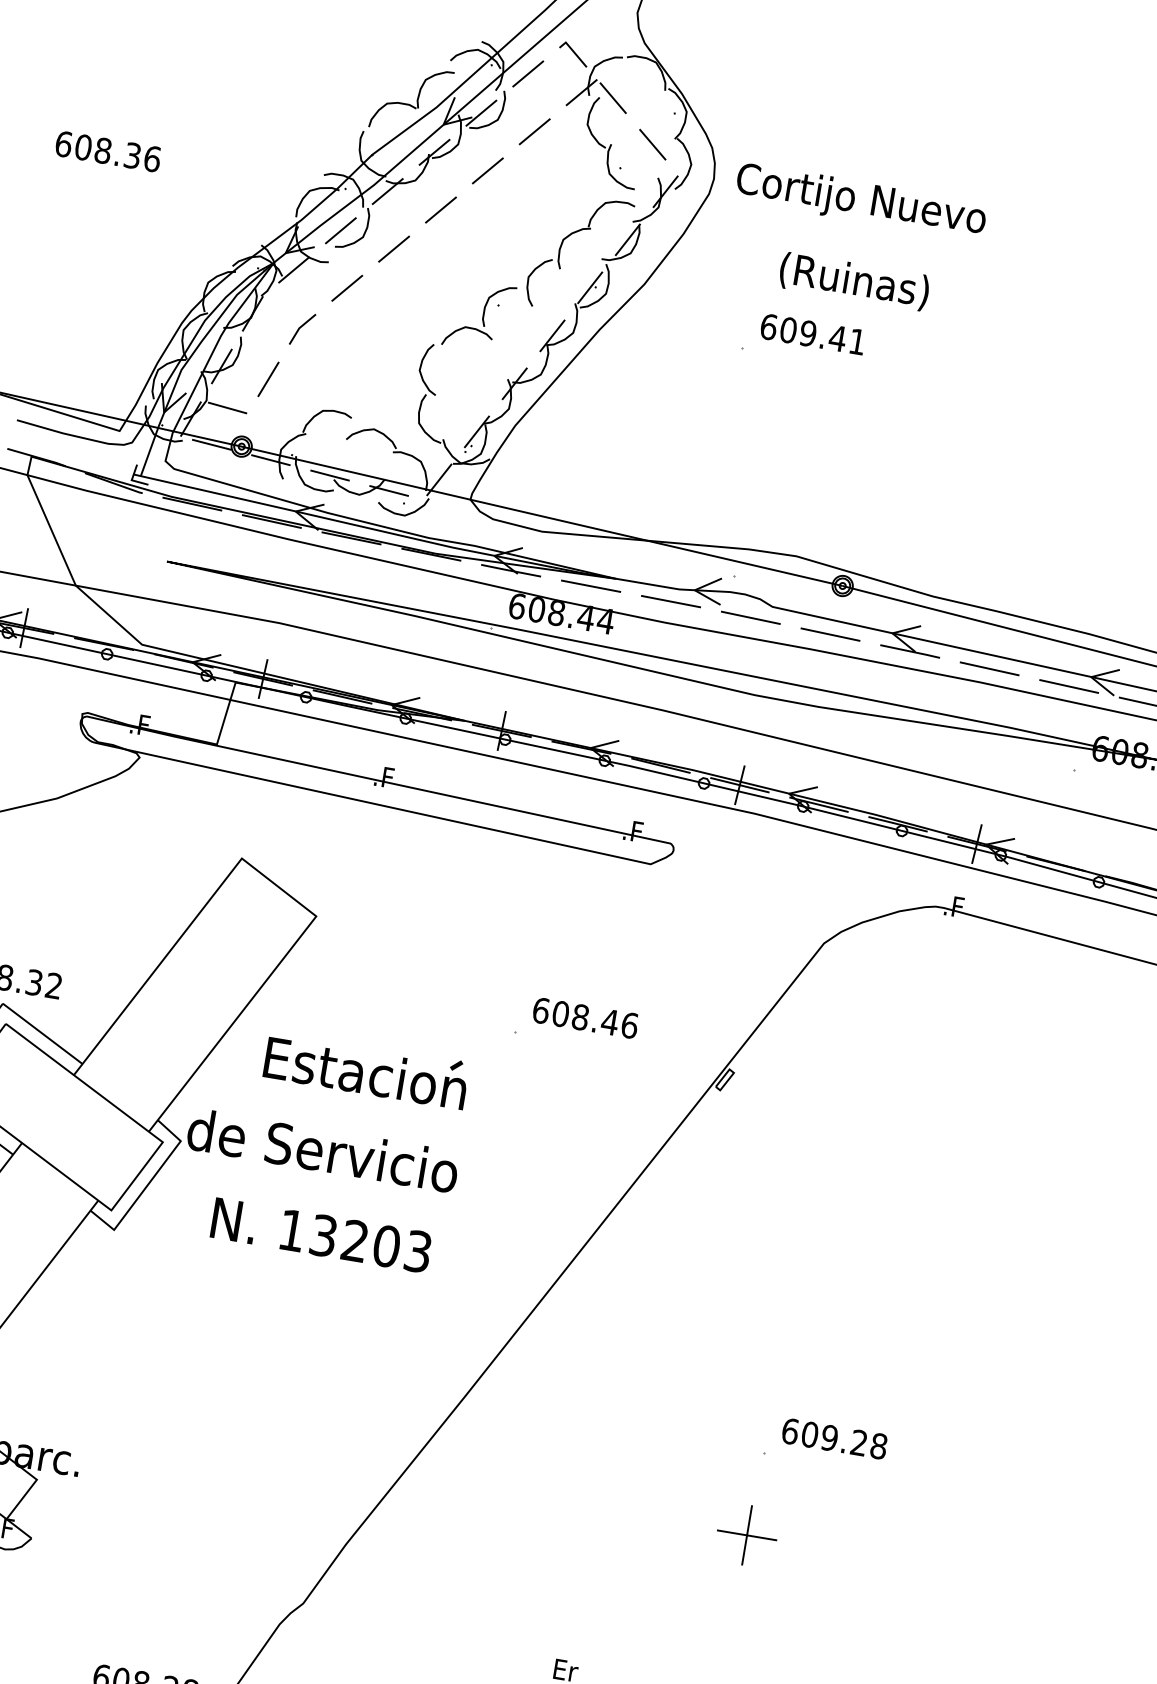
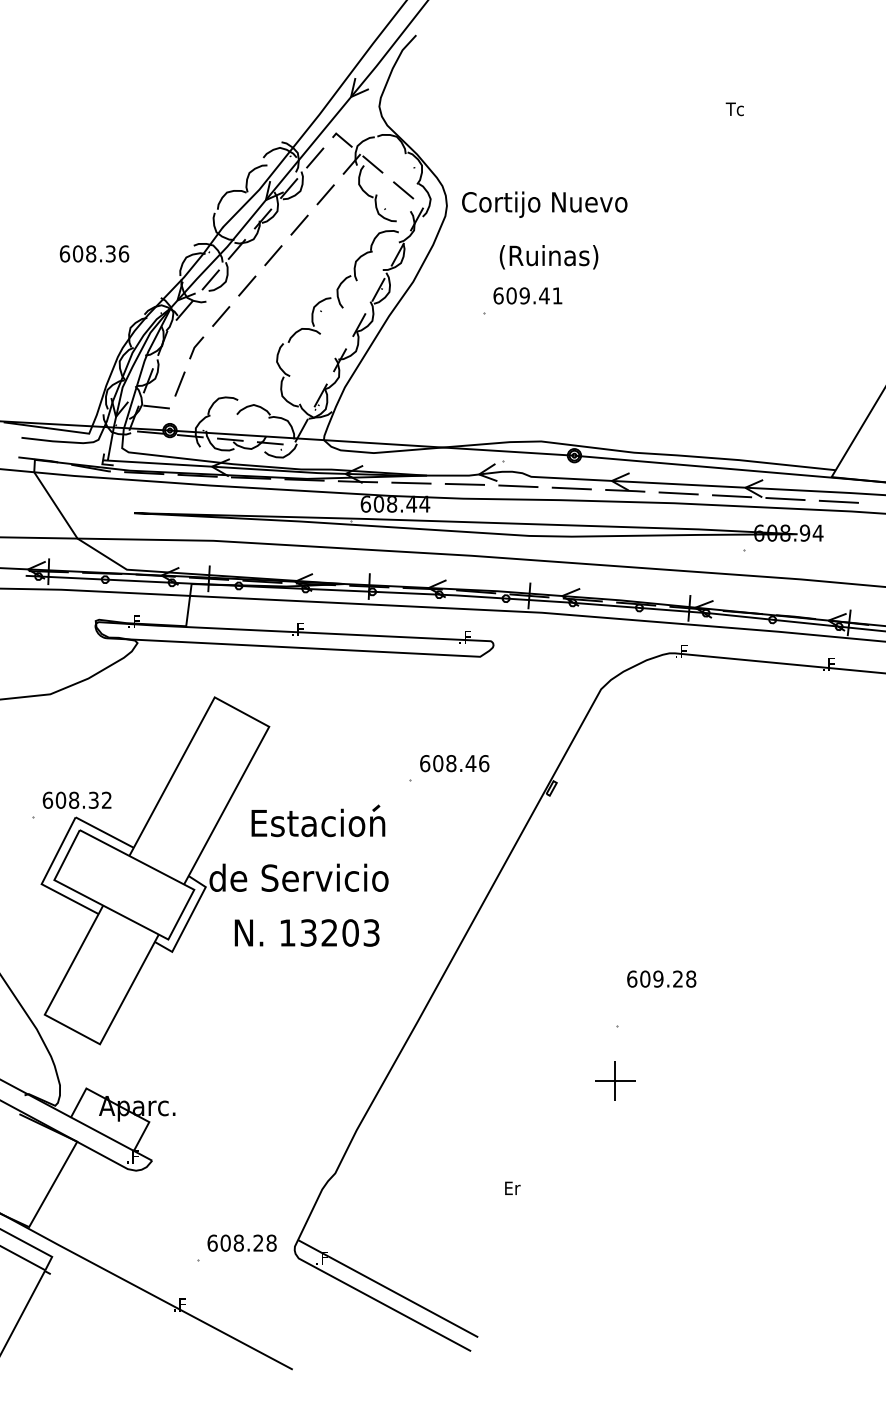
text: (108, 151) -> (94, 253), moved
text: (834, 1437) -> (661, 978), moved

